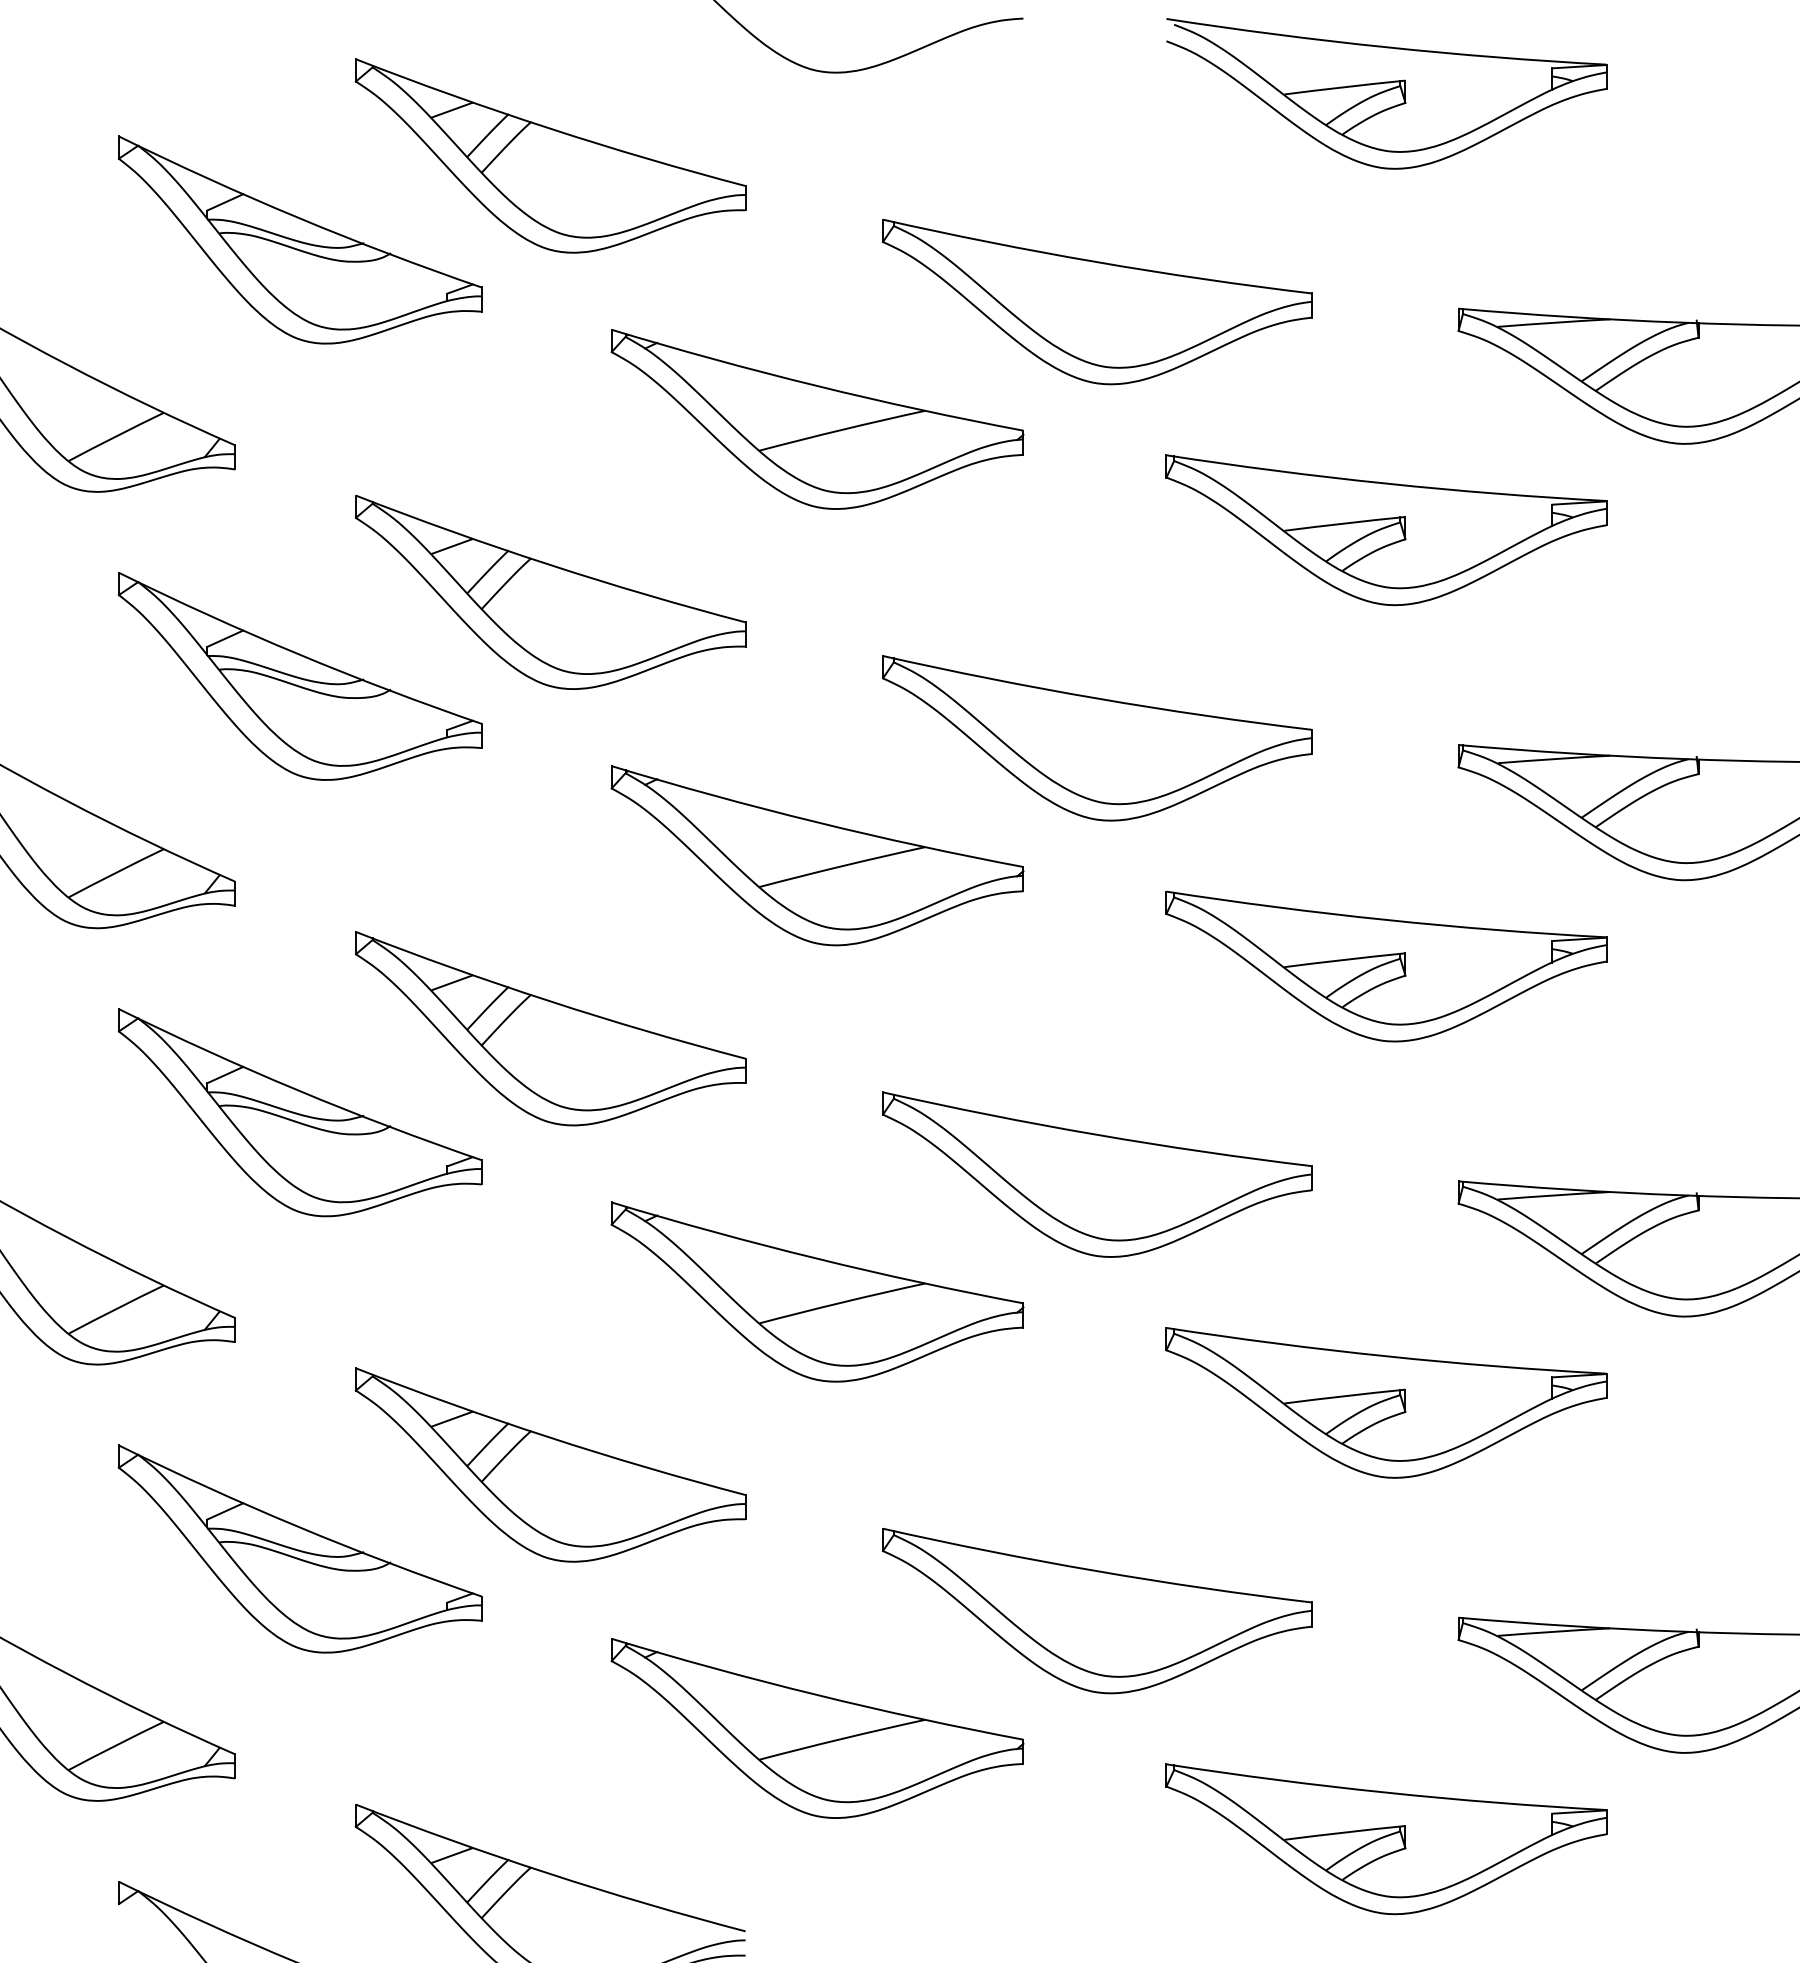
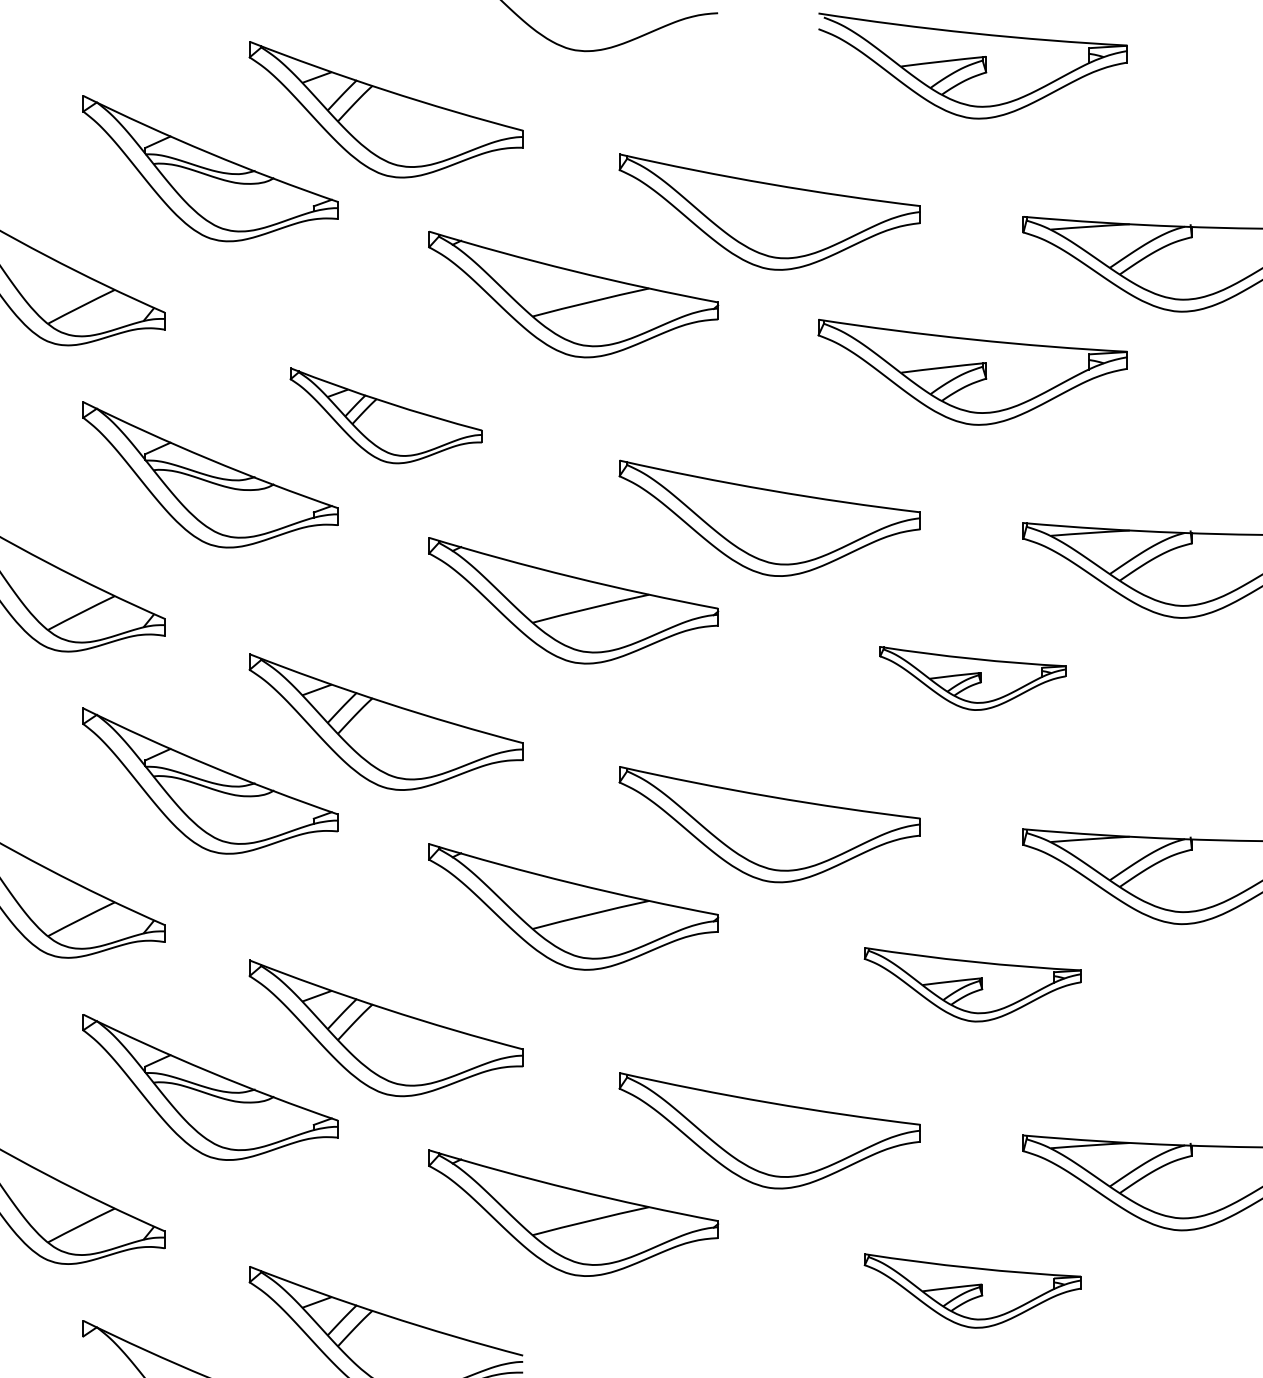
part: (550, 591) -> (386, 415), size x0.7
part: (1386, 966) -> (972, 678), size x0.6
part: (1386, 1402) -> (972, 984), size x0.7
part: (1386, 1839) -> (972, 1291), size x0.7

